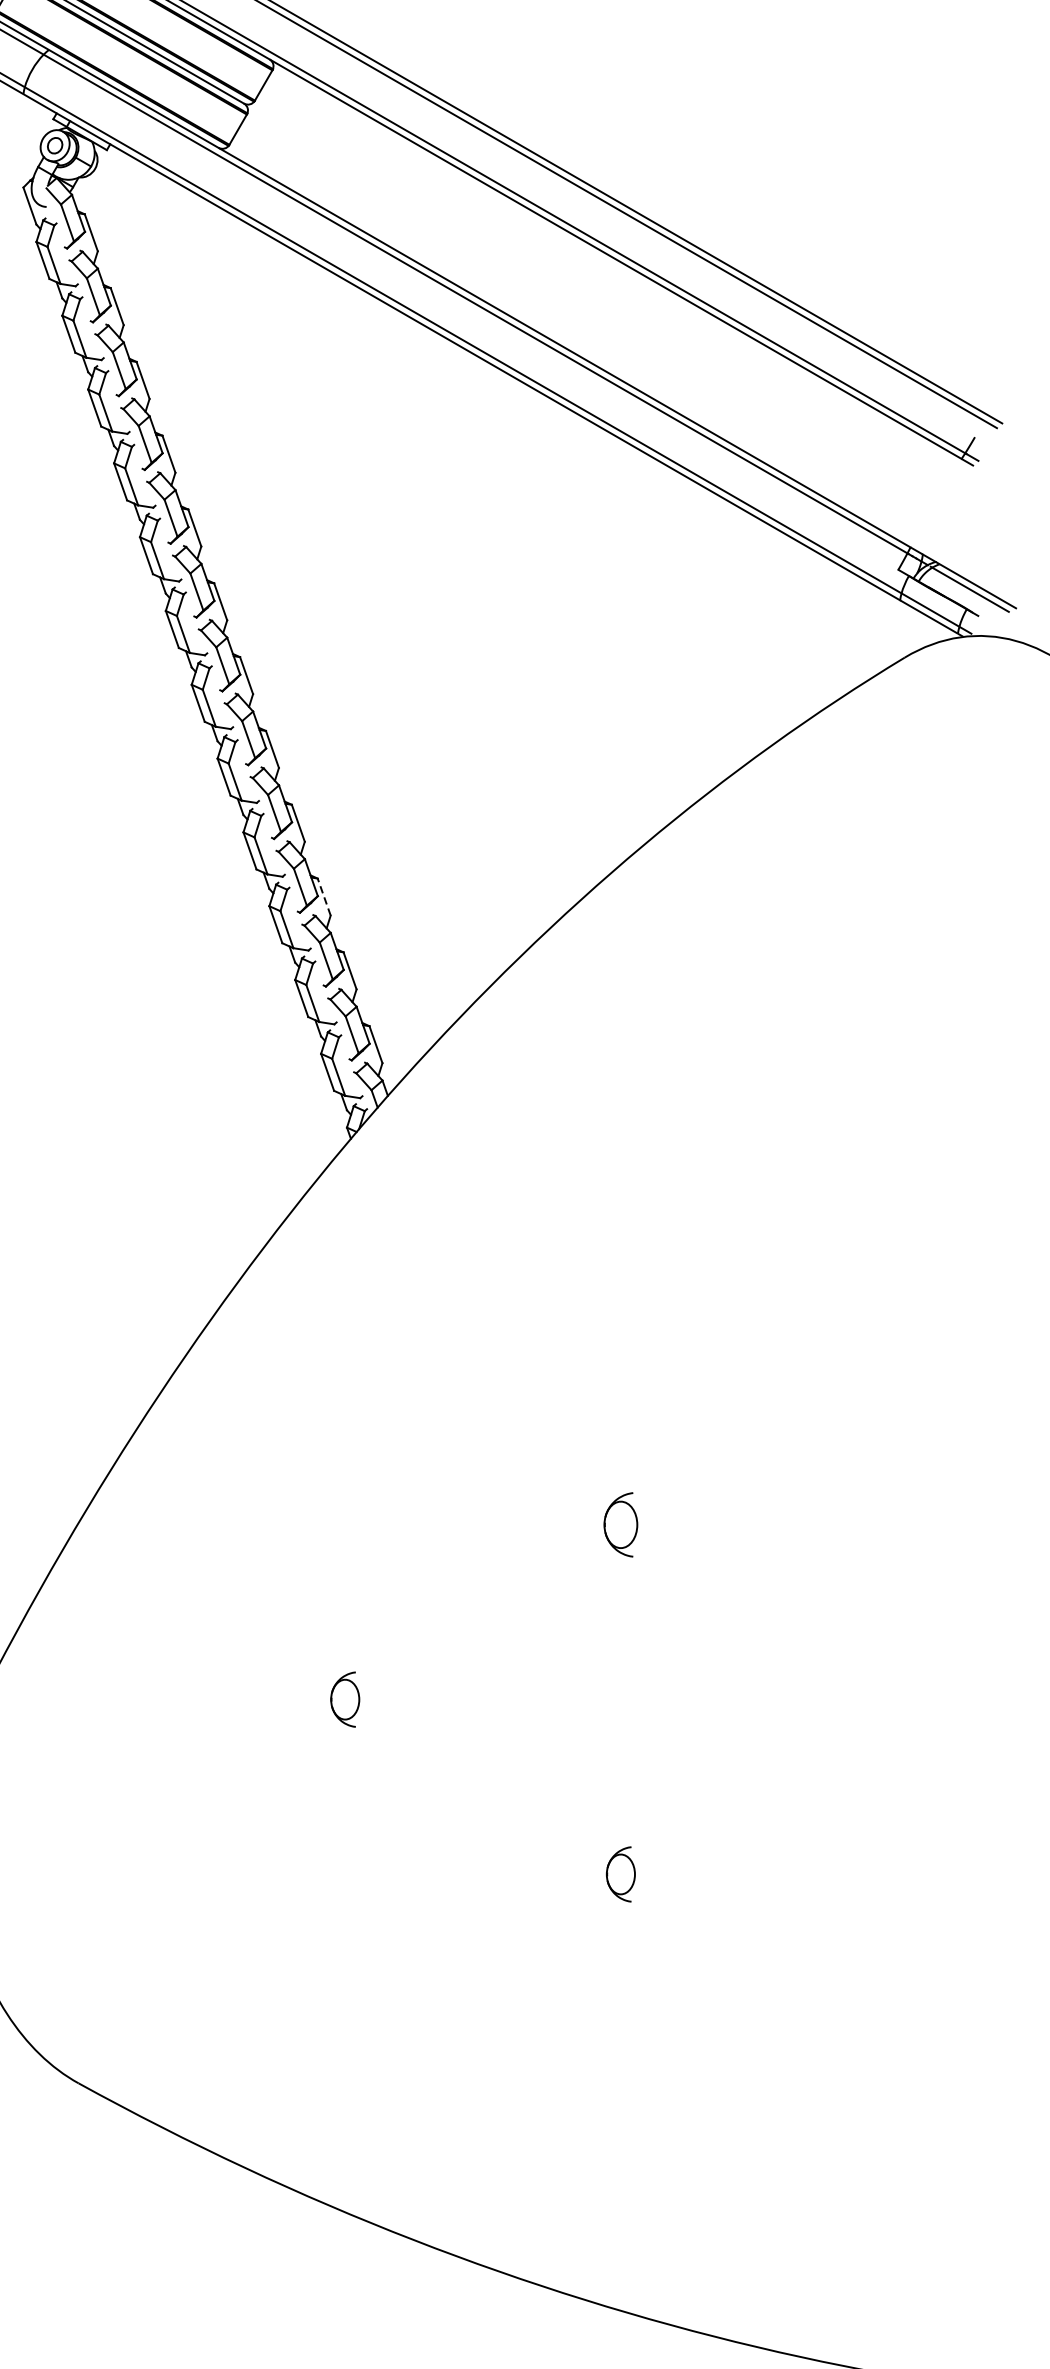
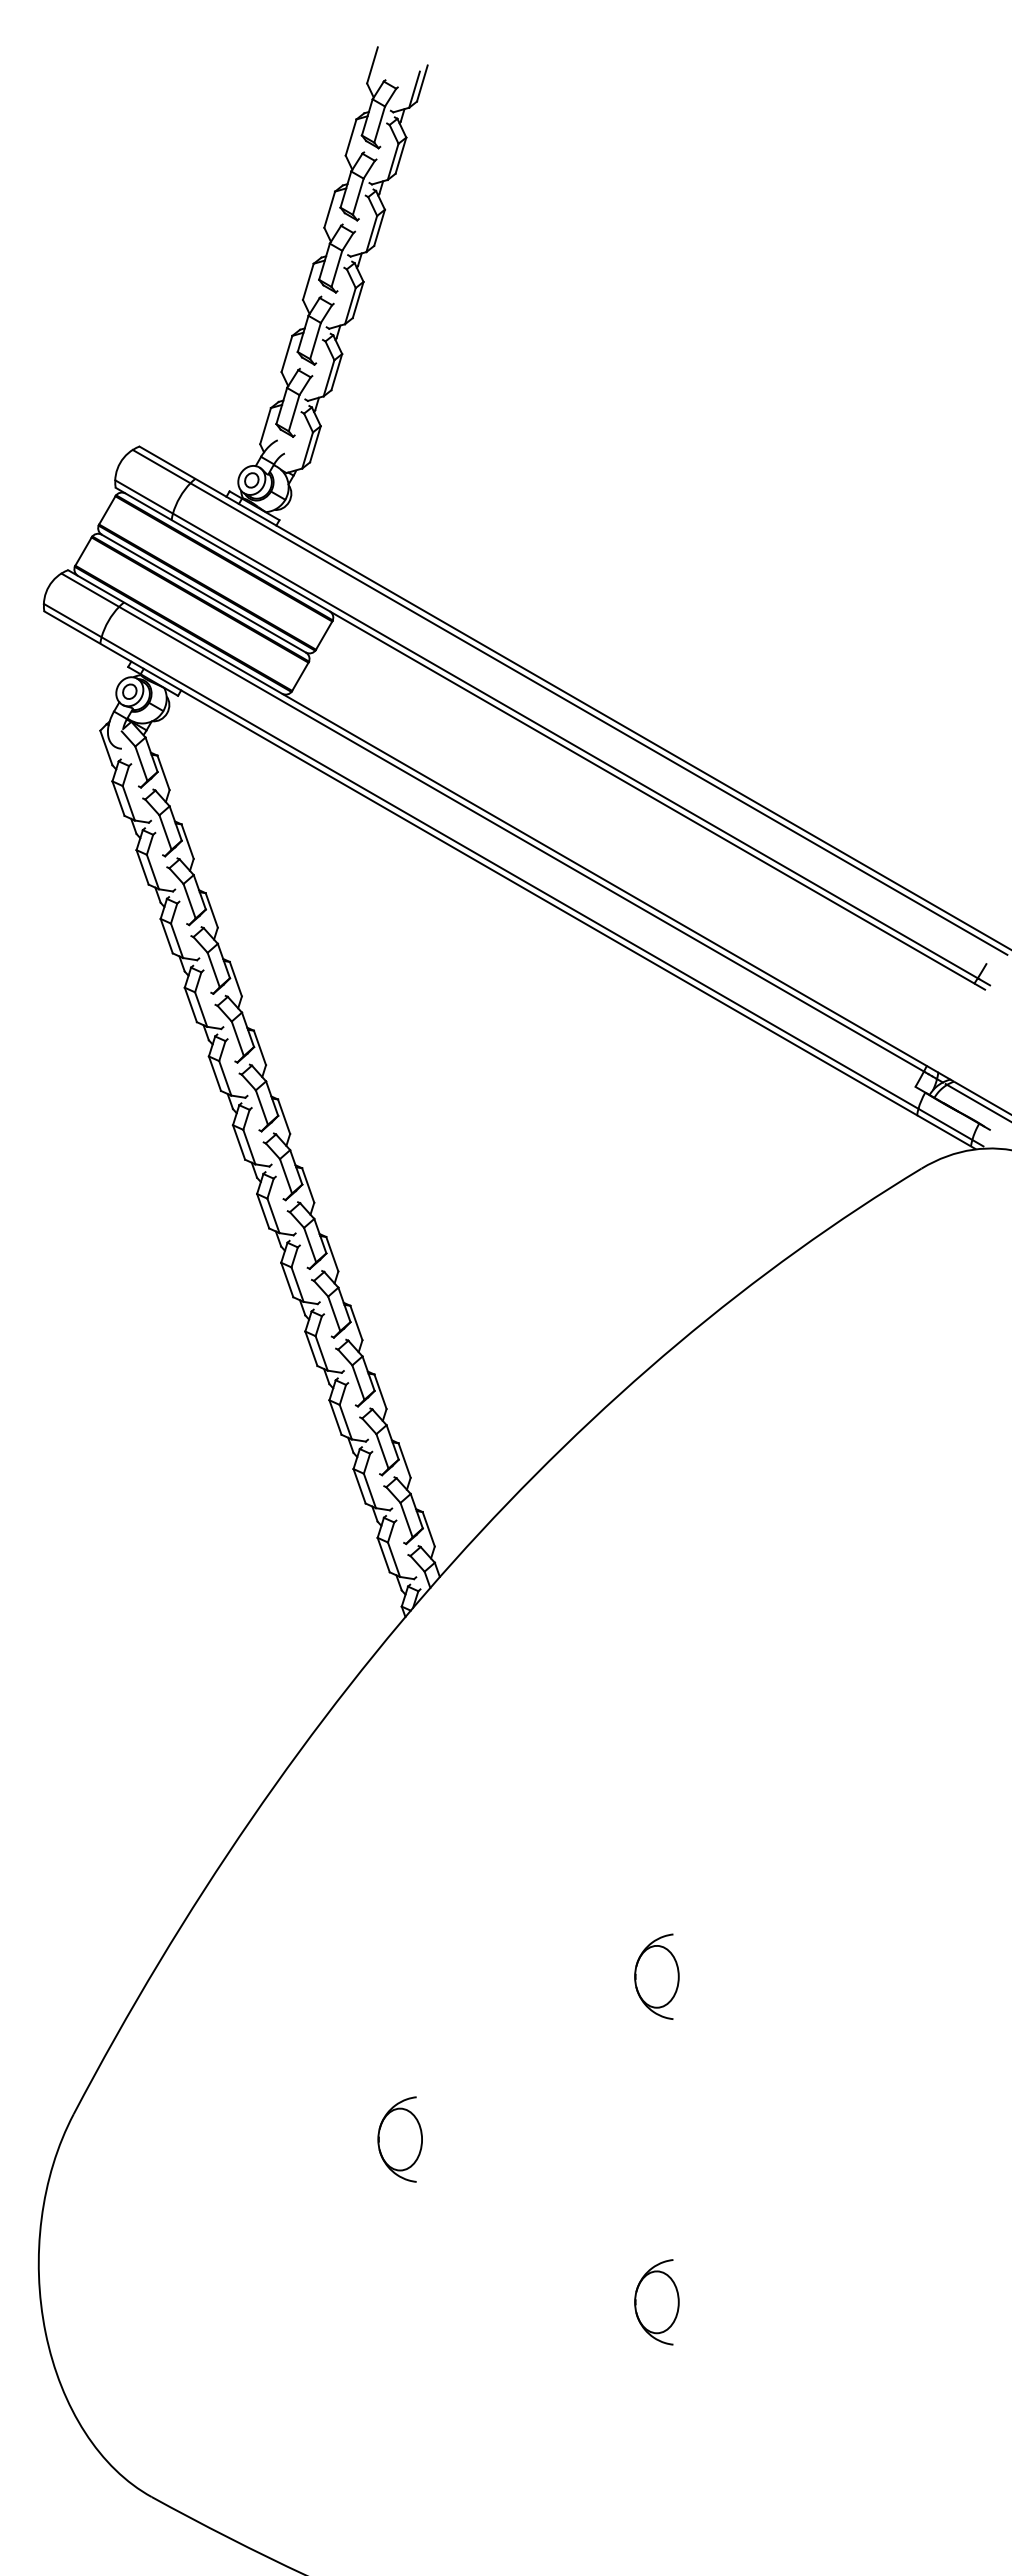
line: (324, 896) -> (380, 1391), dashed -> solid
part: (620, 1524) -> (656, 1976), size x1.43
part: (344, 1699) -> (399, 2139), size x1.67
part: (620, 1874) -> (656, 2302), size x1.67

